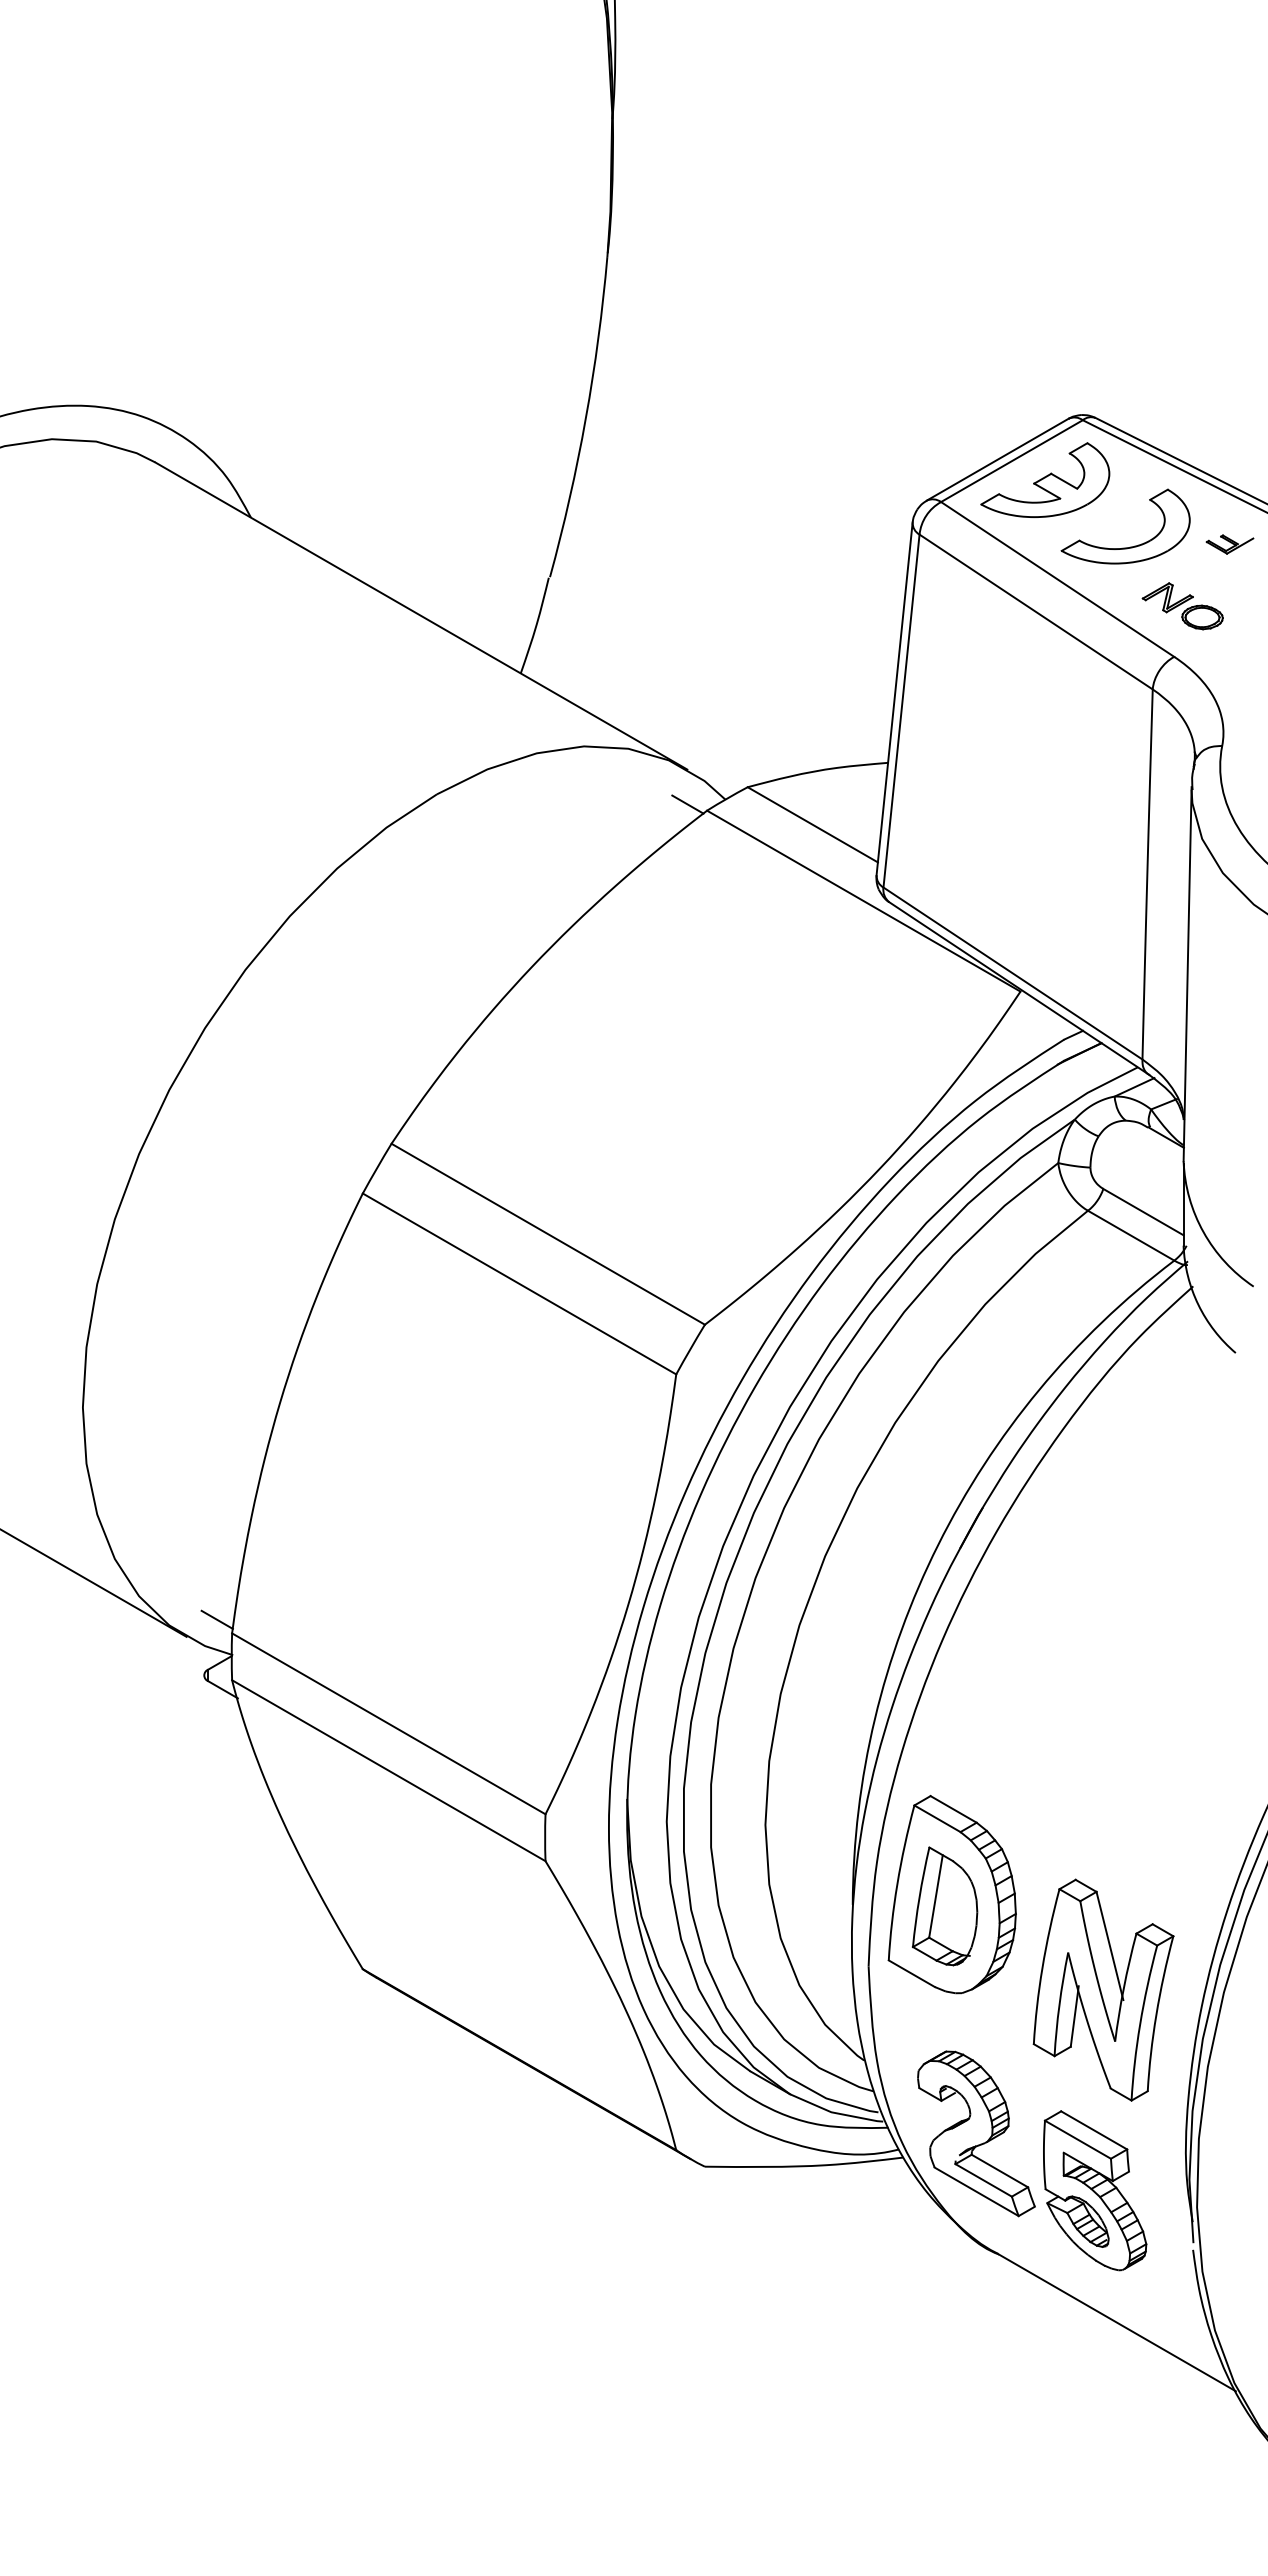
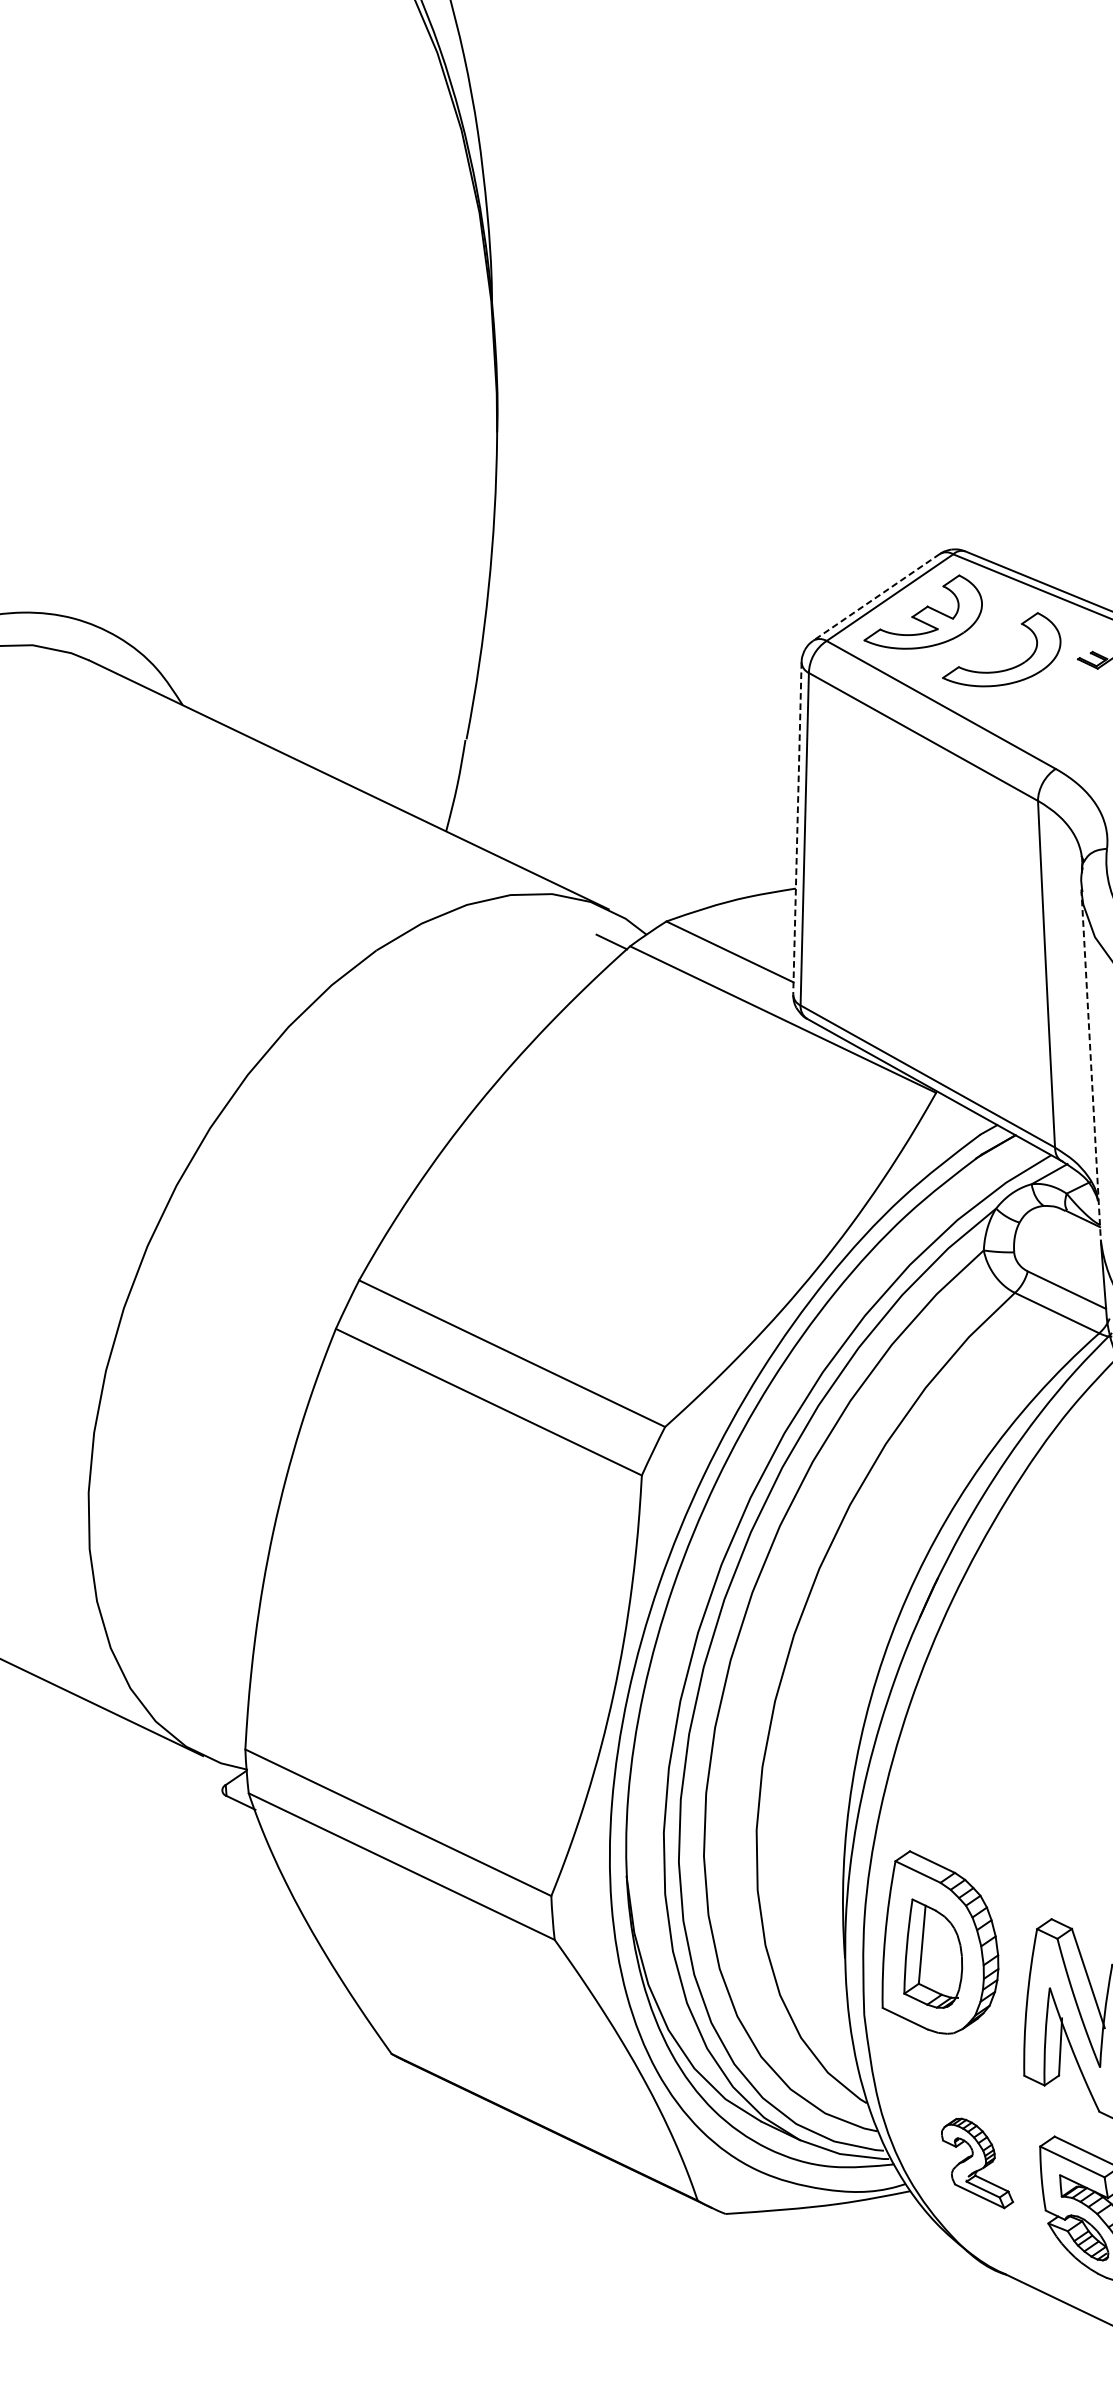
line: (997, 459) -> (876, 597), solid -> dashed
part: (1182, 606) -> (1059, 721), removed
line: (894, 699) -> (797, 828), solid -> dashed
line: (1187, 974) -> (1091, 1064), solid -> dashed
line: (216, 1619) -> (229, 1737), removed
part: (976, 2133) -> (977, 2163), size x0.6

